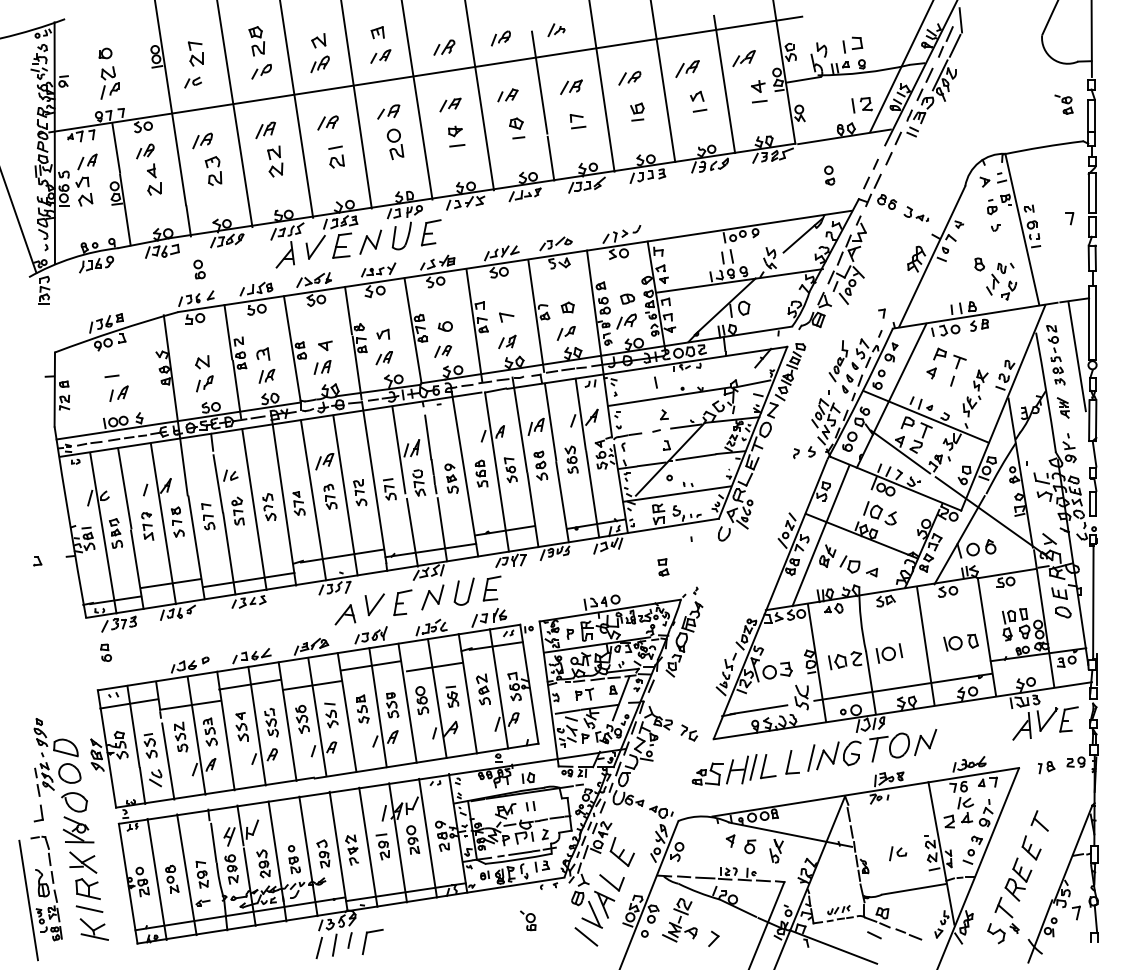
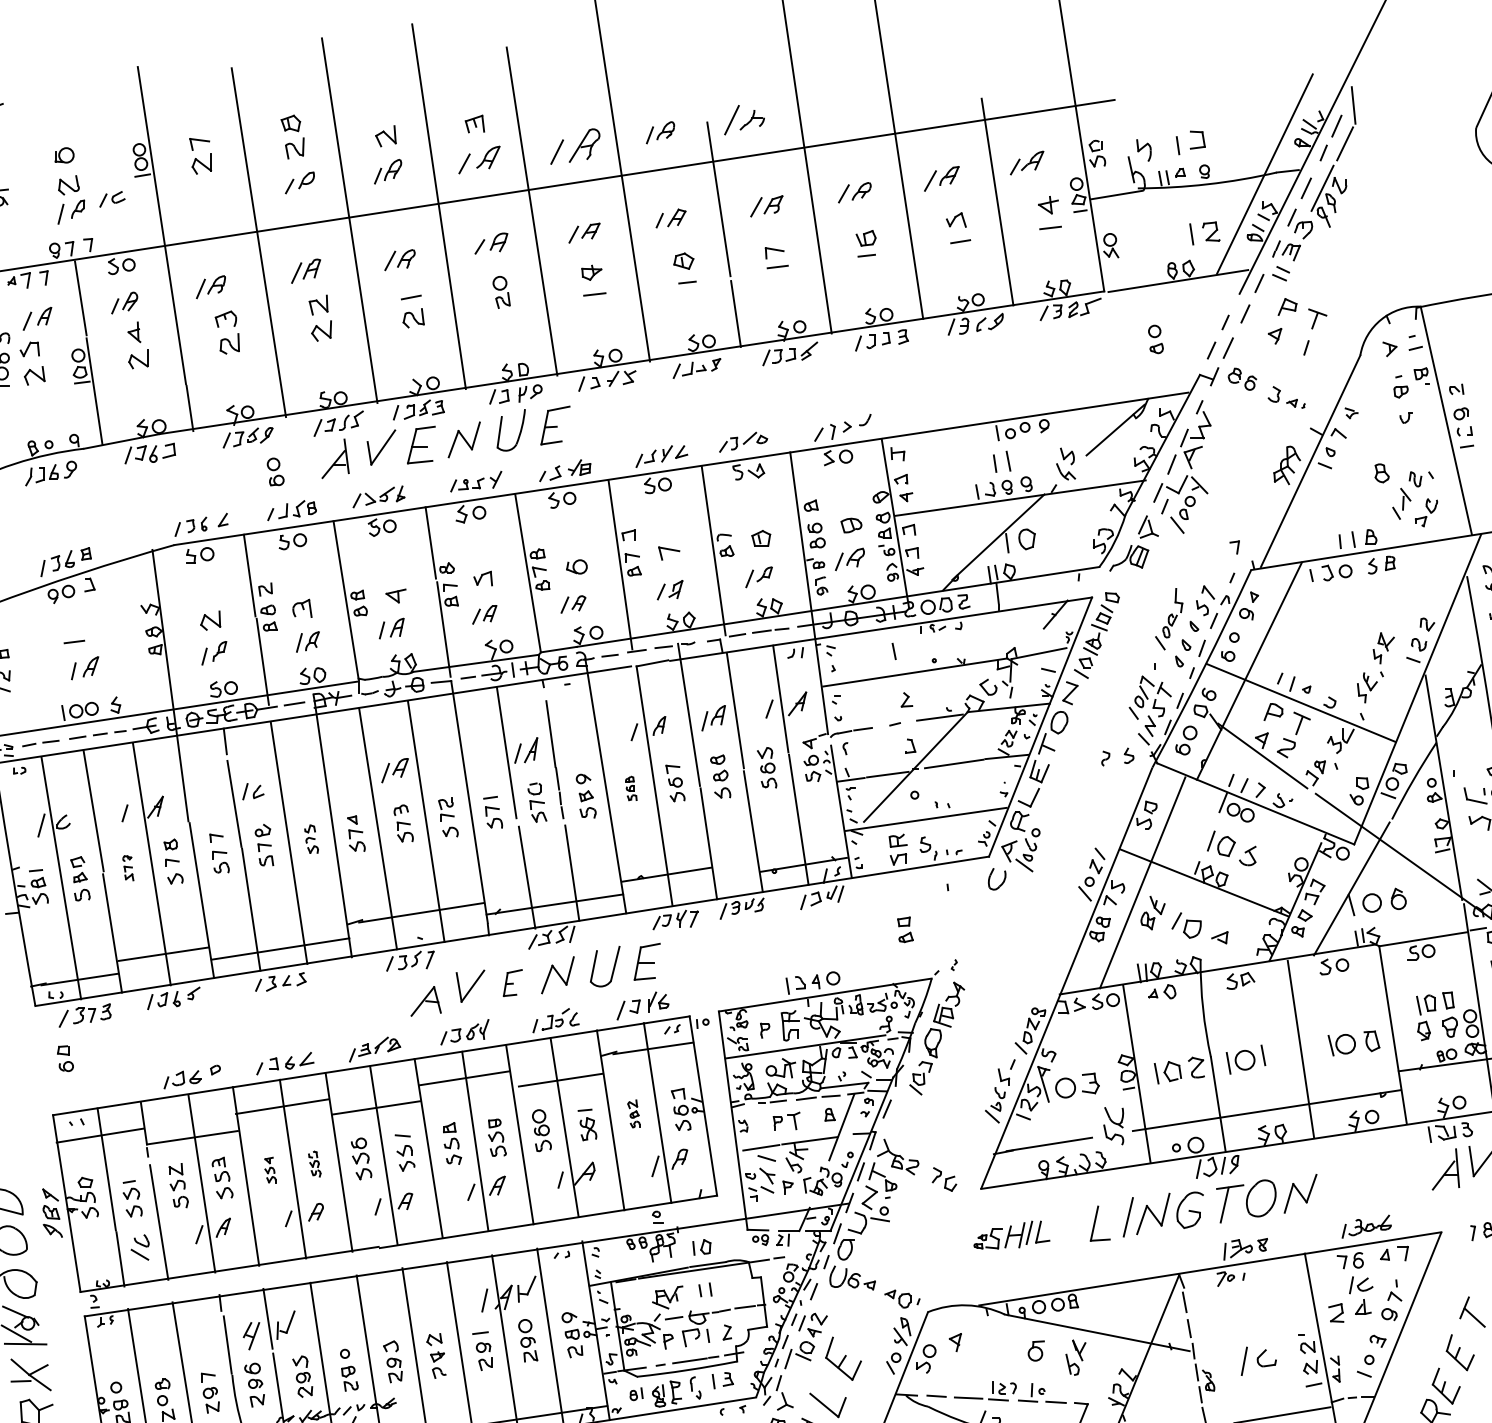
part: (556, 30) -> (744, 120), size x1.6
part: (444, 47) -> (575, 146), size x1.6
part: (380, 56) -> (479, 159), size x1.4
part: (192, 82) -> (111, 199), moved
part: (395, 144) -> (501, 292), size x0.7
part: (199, 269) -> (275, 471), moved
part: (945, 357) -> (1295, 312), moved
part: (481, 473) -> (631, 788), size x0.6
part: (269, 507) -> (311, 839), size x0.7
part: (147, 526) -> (127, 868), size x0.6
part: (402, 602) -> (512, 982), size x0.7
part: (483, 689) -> (634, 1113), size x0.6
part: (271, 722) -> (314, 1163), size x0.6
part: (241, 726) -> (269, 1169), size x0.6
part: (733, 769) -> (1011, 1234), size x0.6
part: (730, 840) -> (955, 1341), moved
part: (898, 853) -> (1259, 1361), size x1.4

